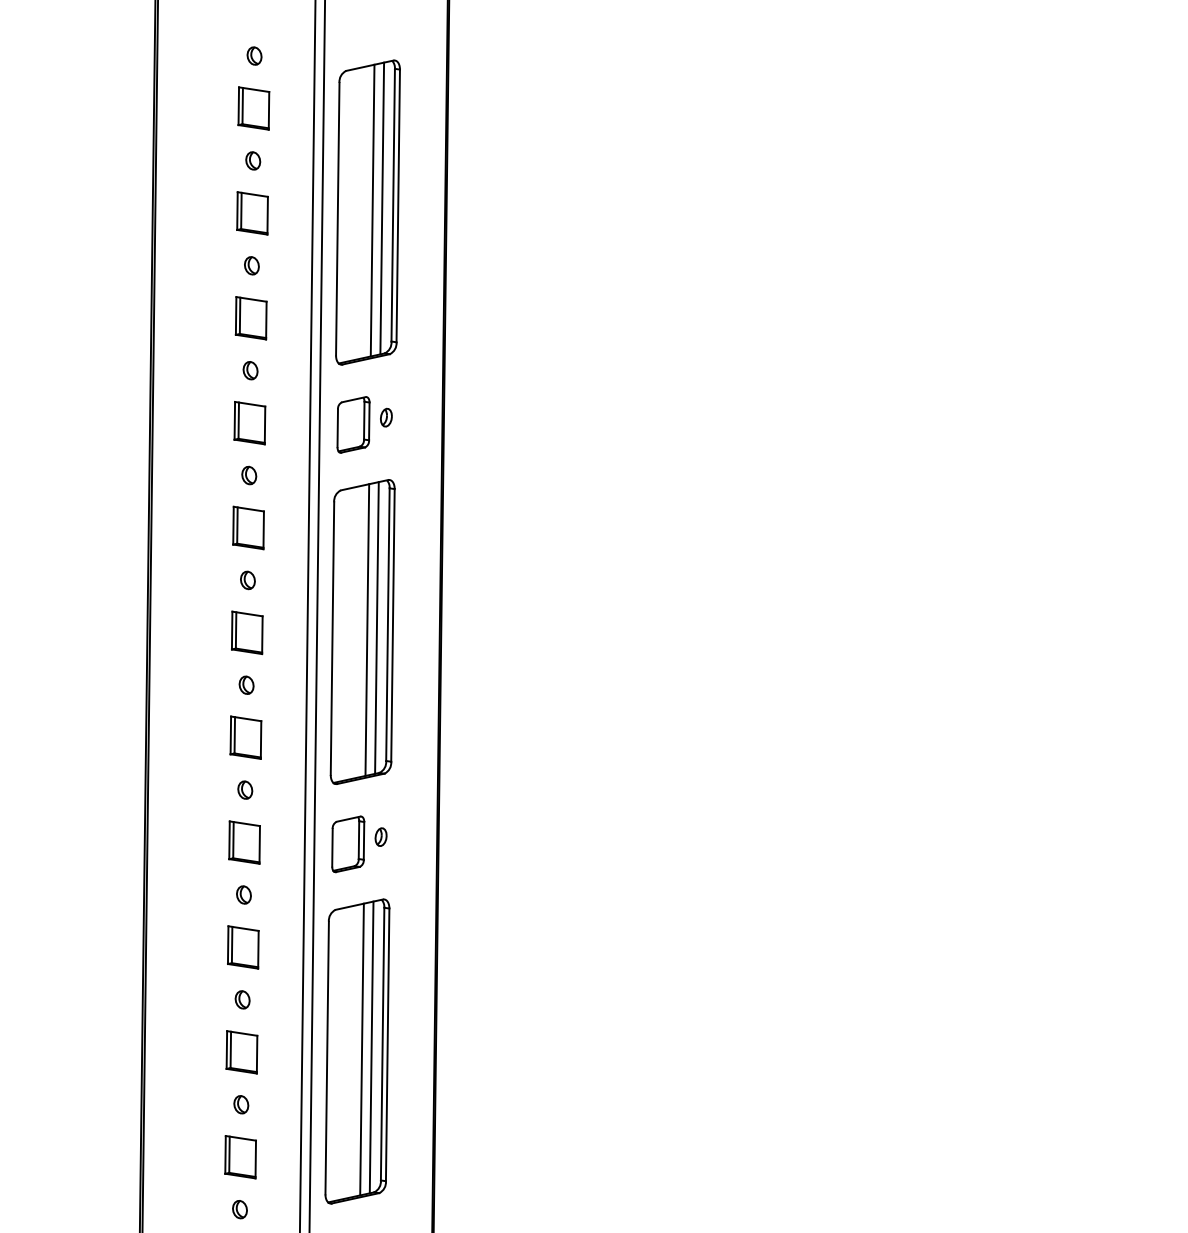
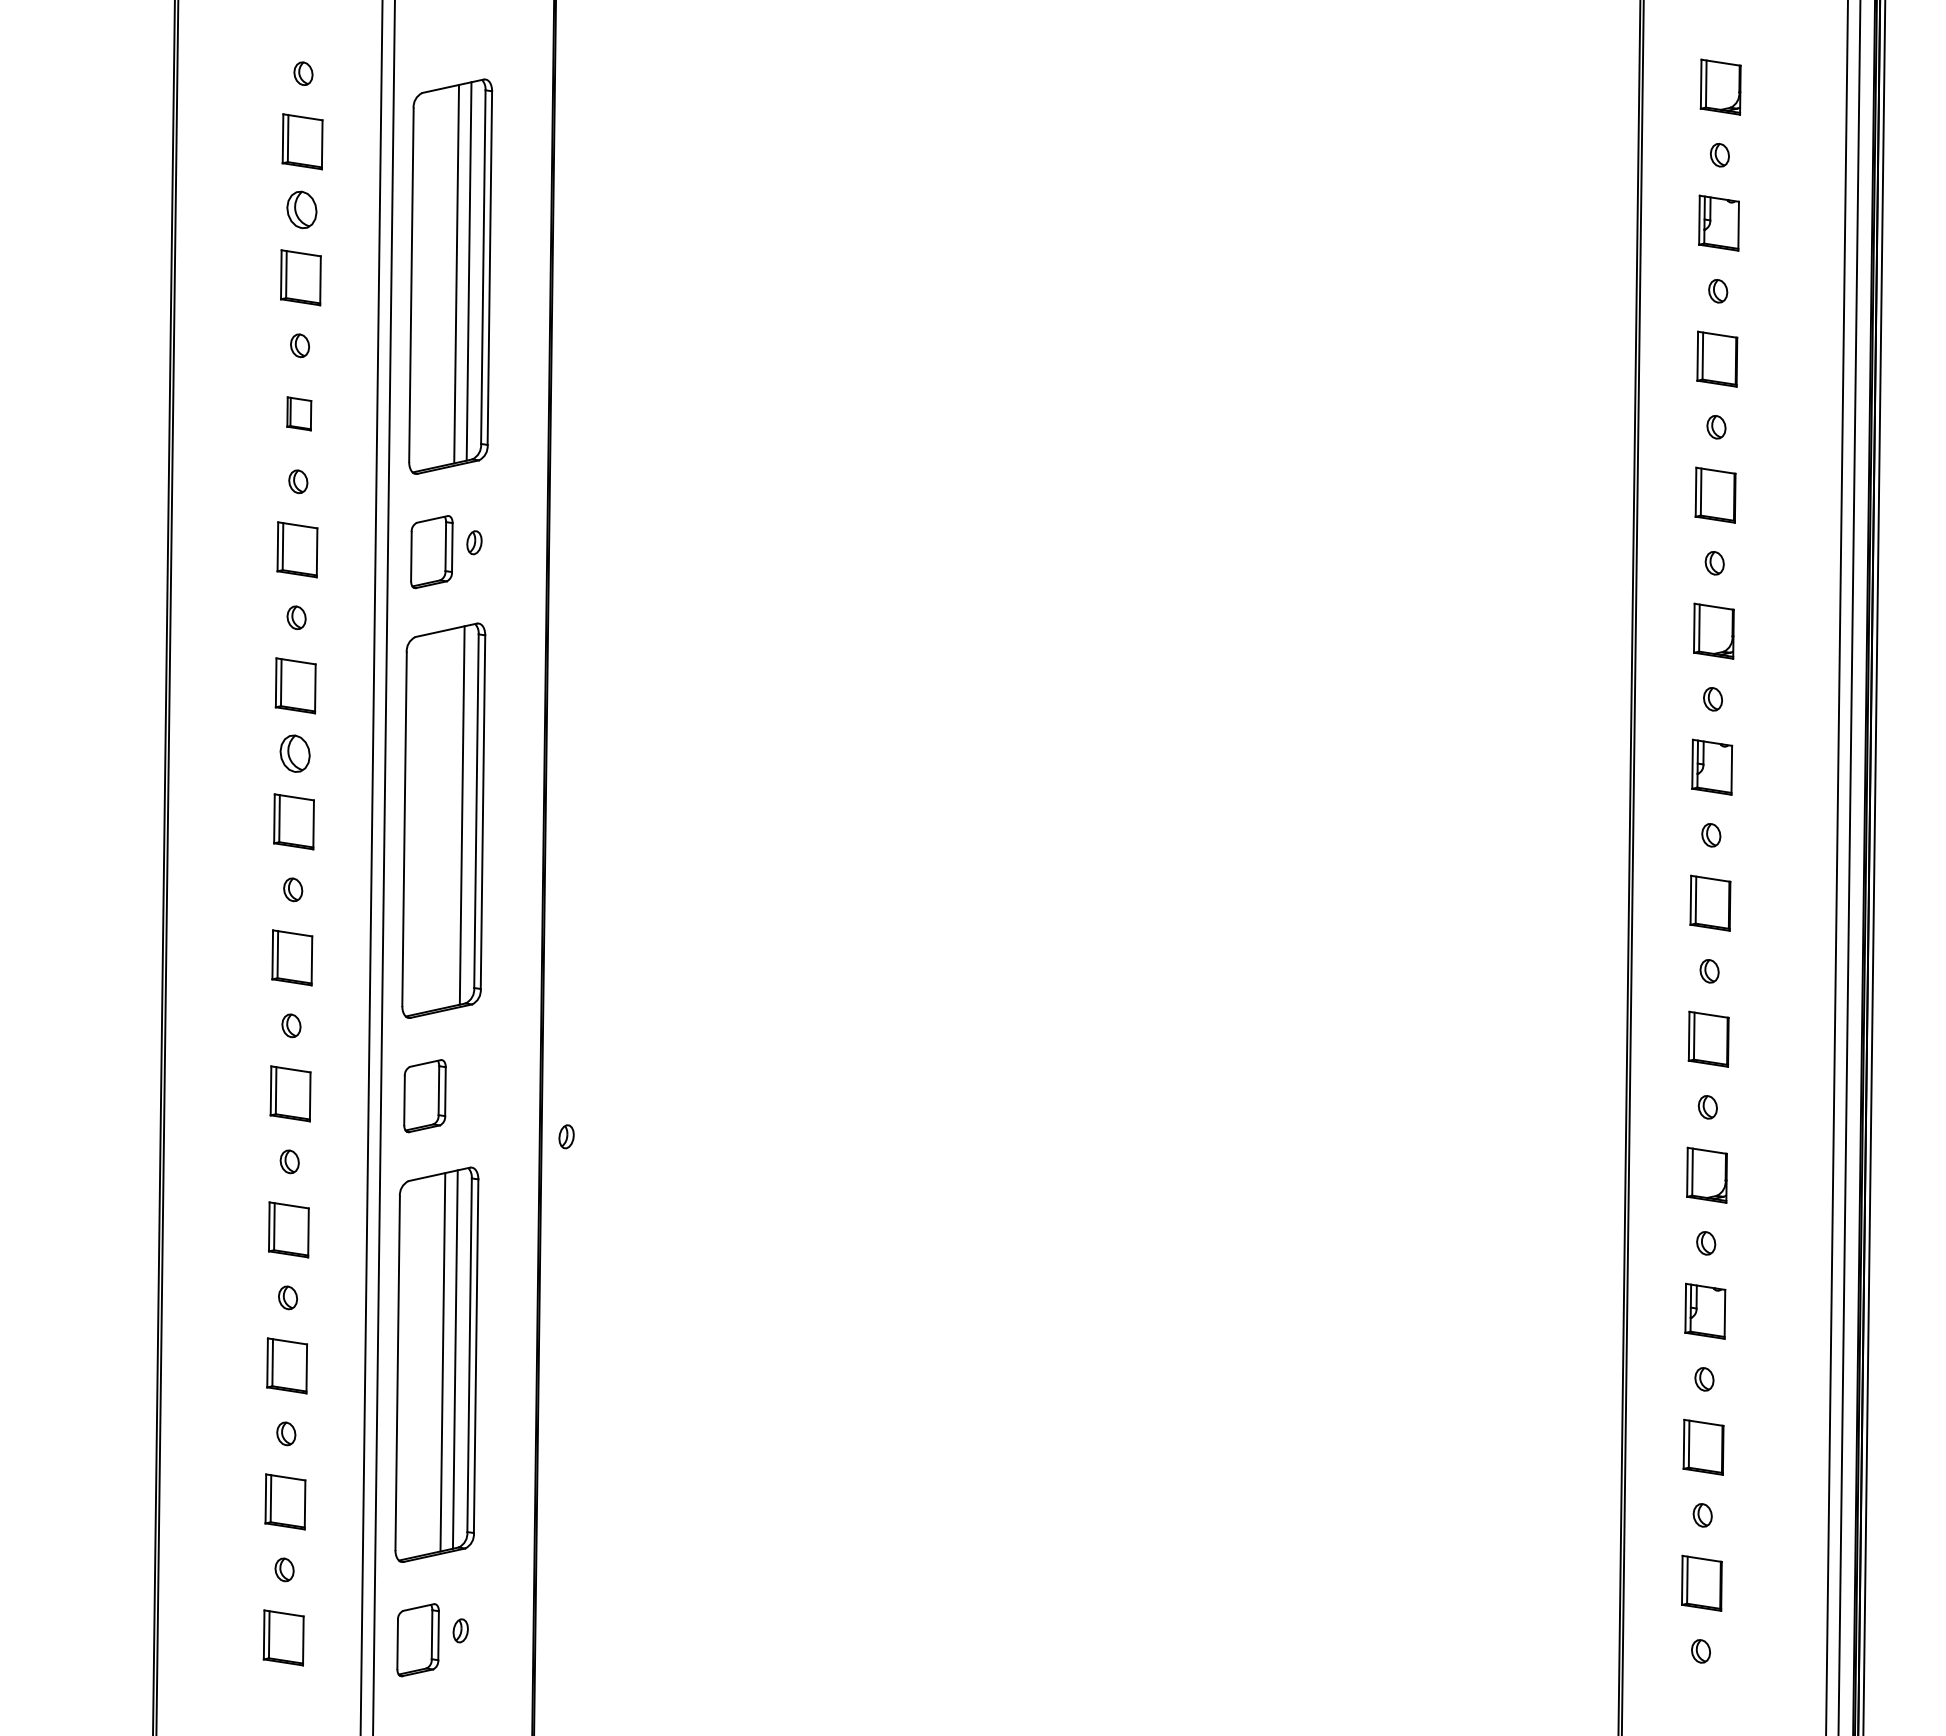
part: (253, 160) -> (301, 209), size x1.6
part: (251, 318) -> (299, 413), size x0.6
part: (247, 580) -> (294, 753), size x1.6
line: (367, 630) -> (449, 818), removed
part: (381, 836) -> (566, 1136), moved

